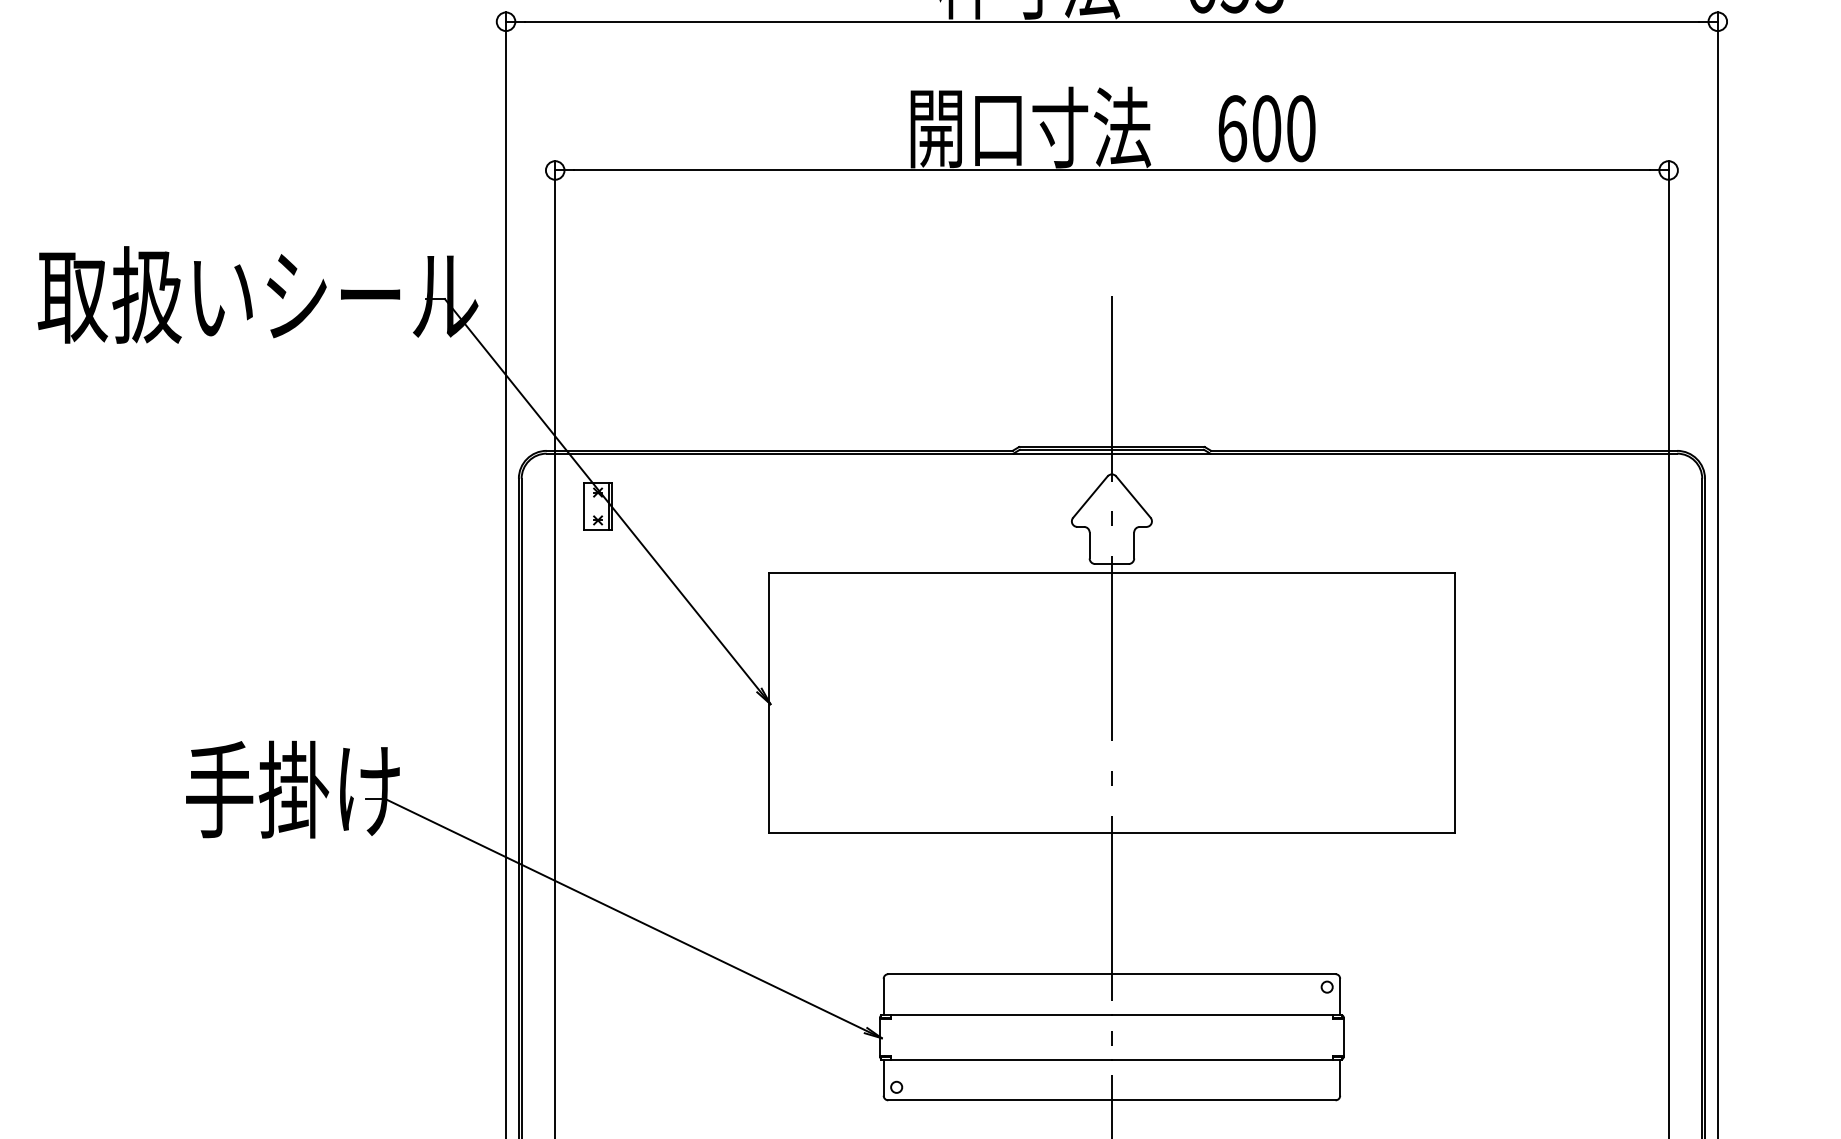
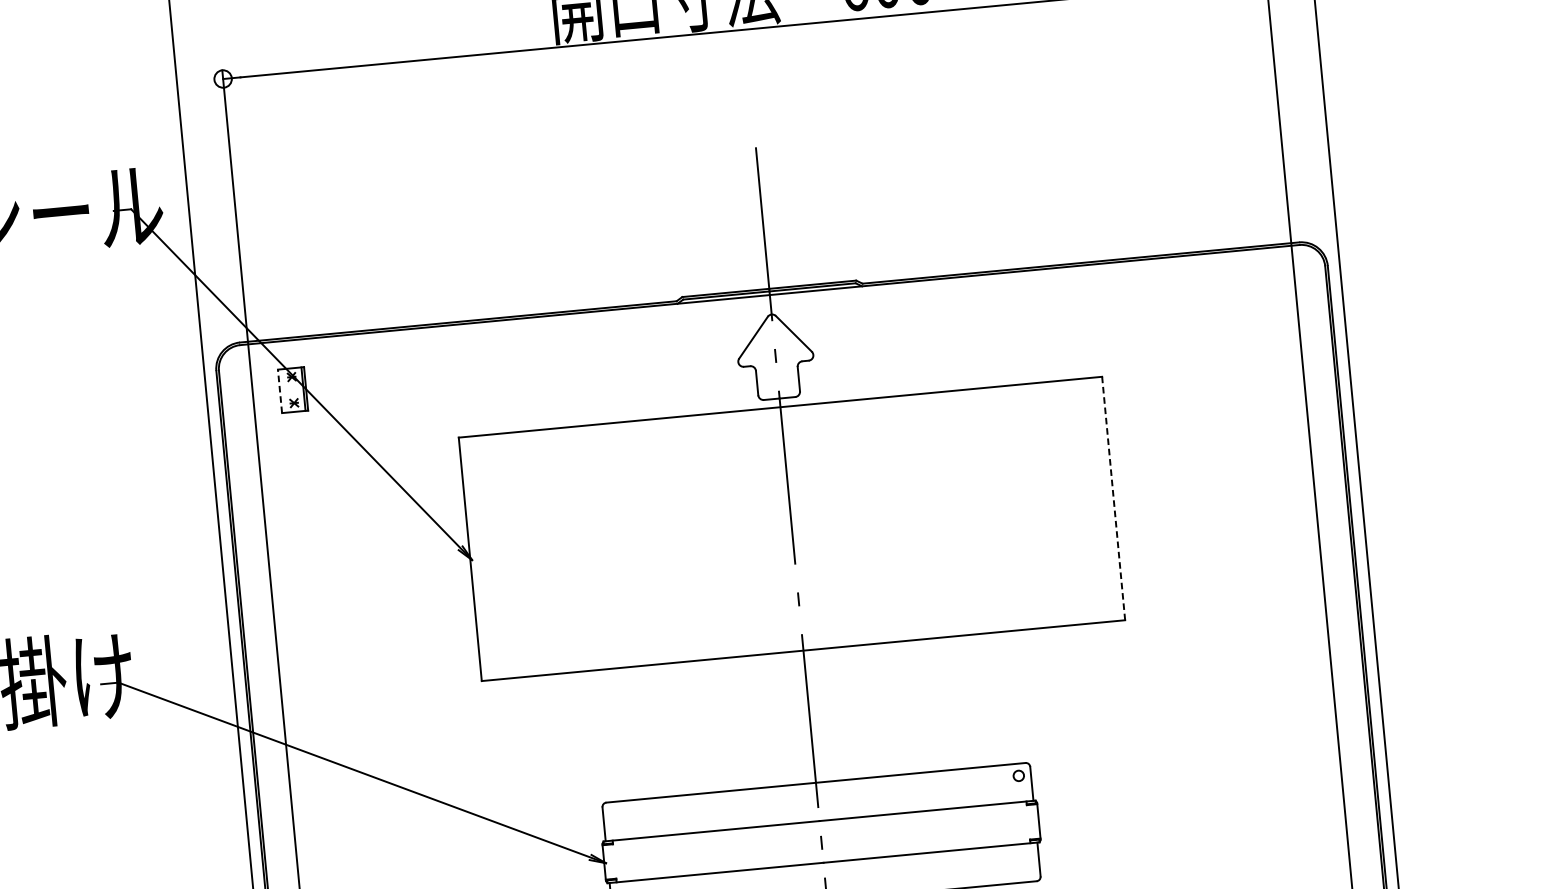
line: (584, 506) -> (280, 391), solid -> dashed
line: (1455, 703) -> (1113, 498), solid -> dashed

